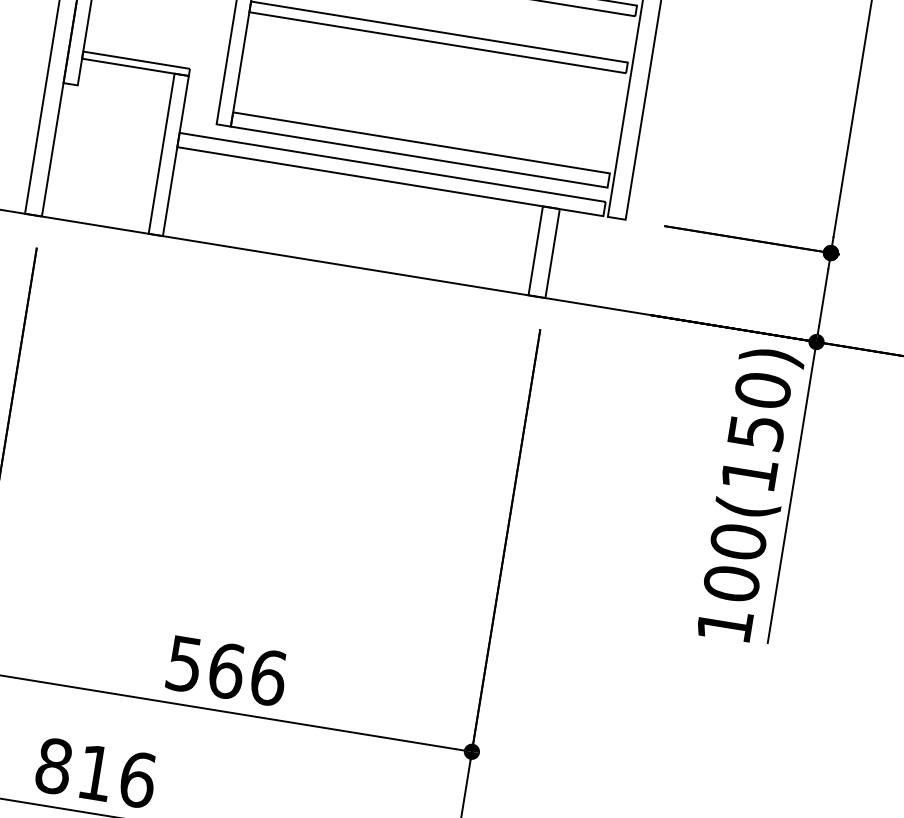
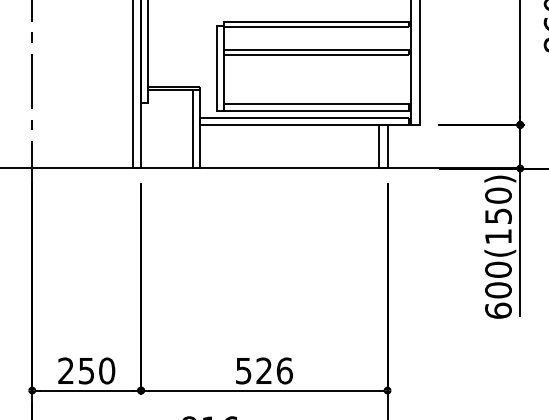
text: (725, 624) -> (498, 310), 100(150) -> 600(150)
text: (227, 670) -> (264, 370), 566 -> 526

